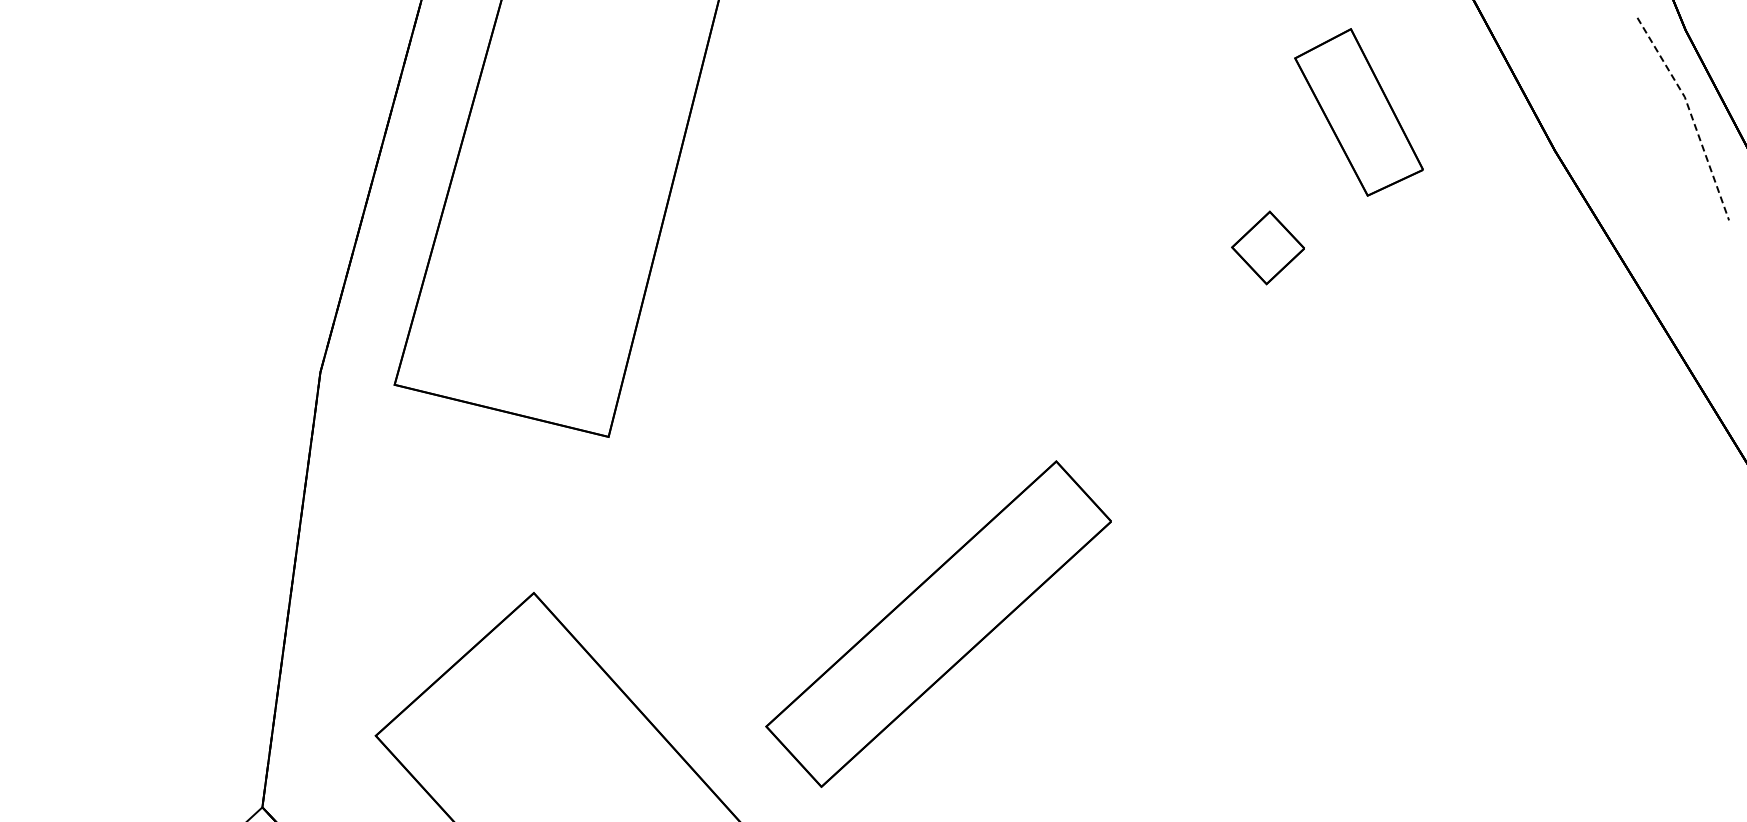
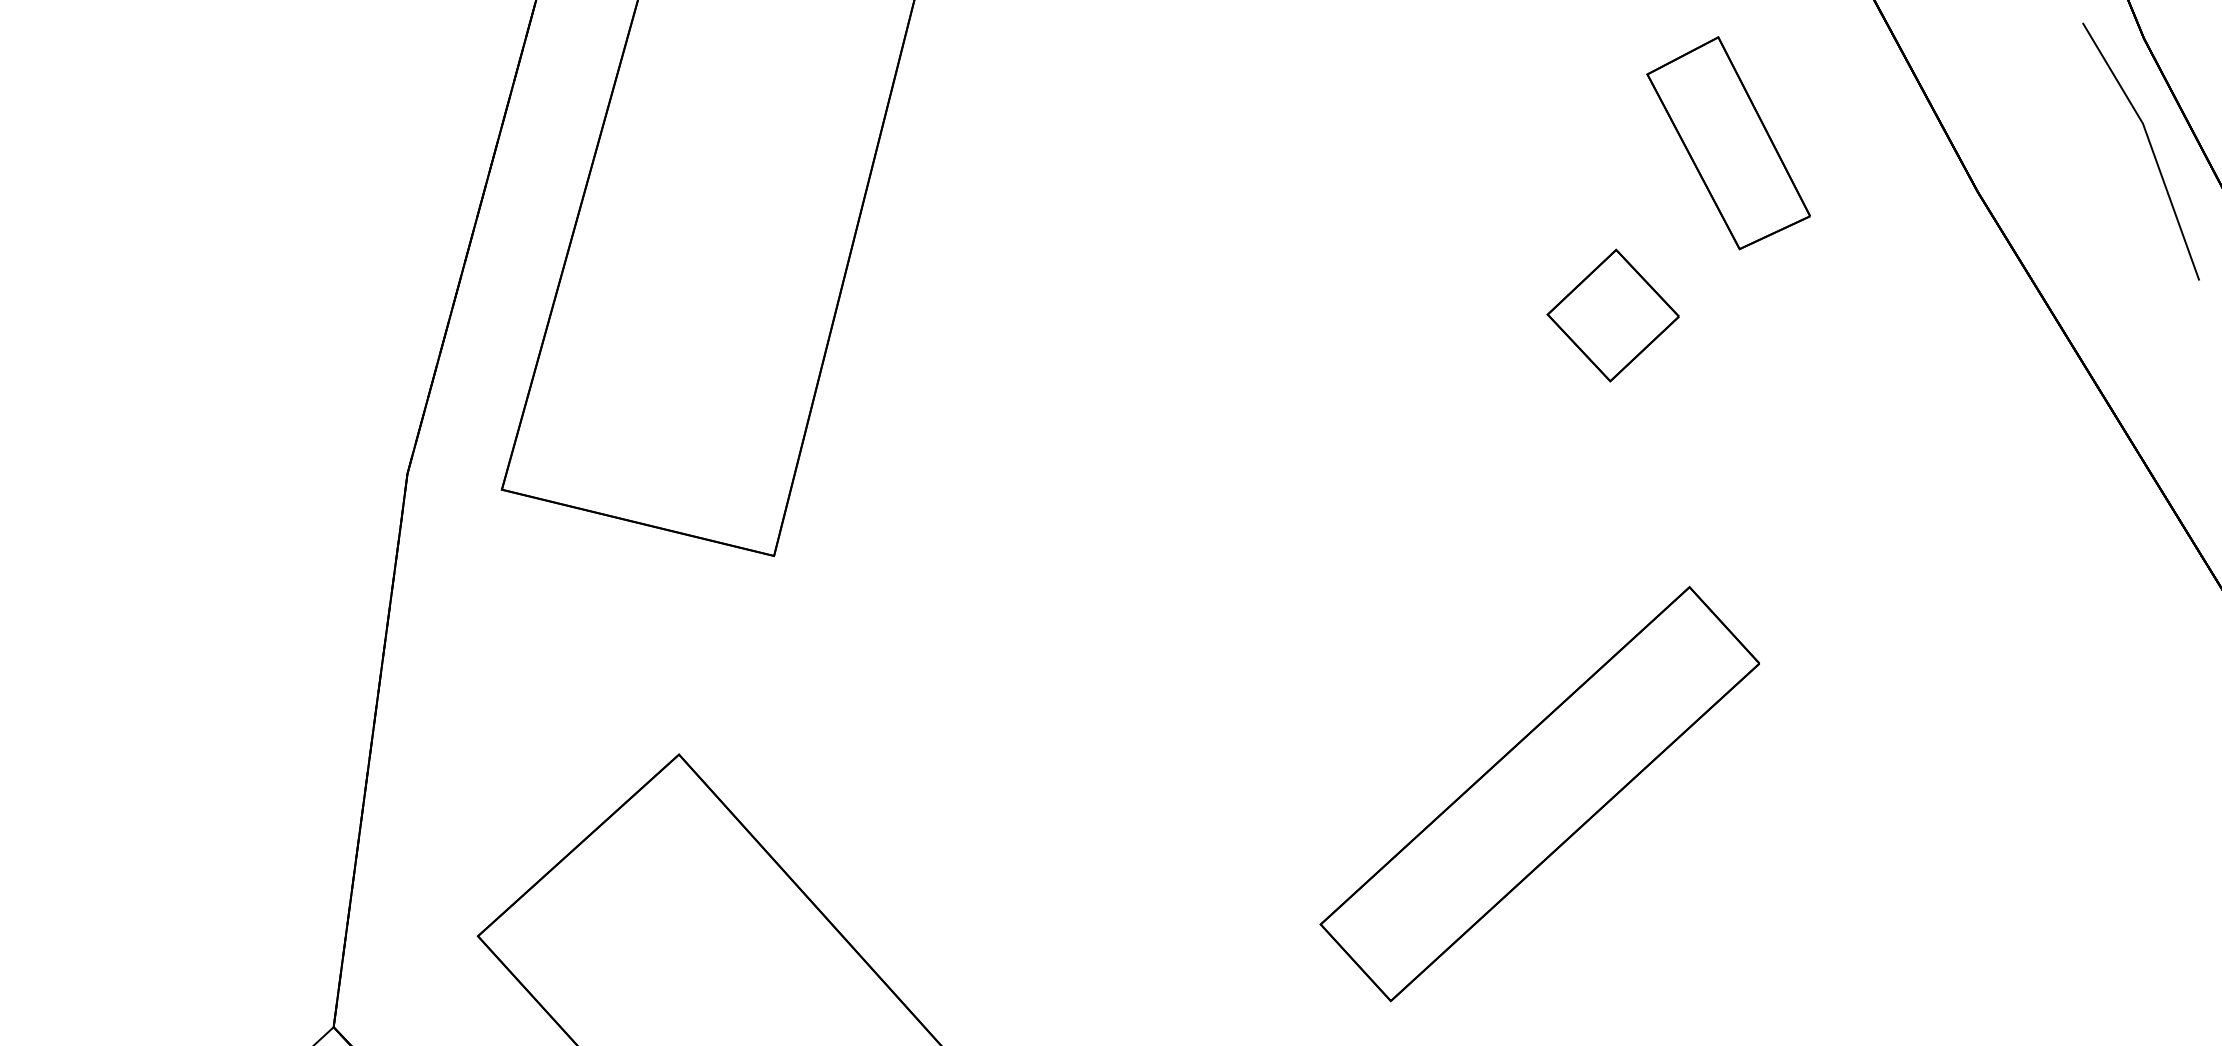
line: (1691, 114) -> (2151, 145), dashed -> solid
part: (1267, 247) -> (1612, 315), size x1.43
part: (938, 623) -> (1539, 793), moved

